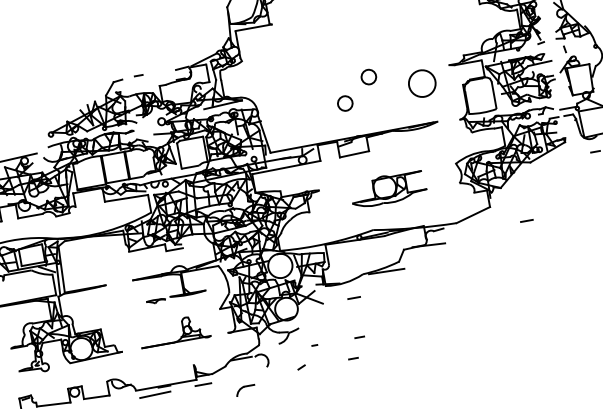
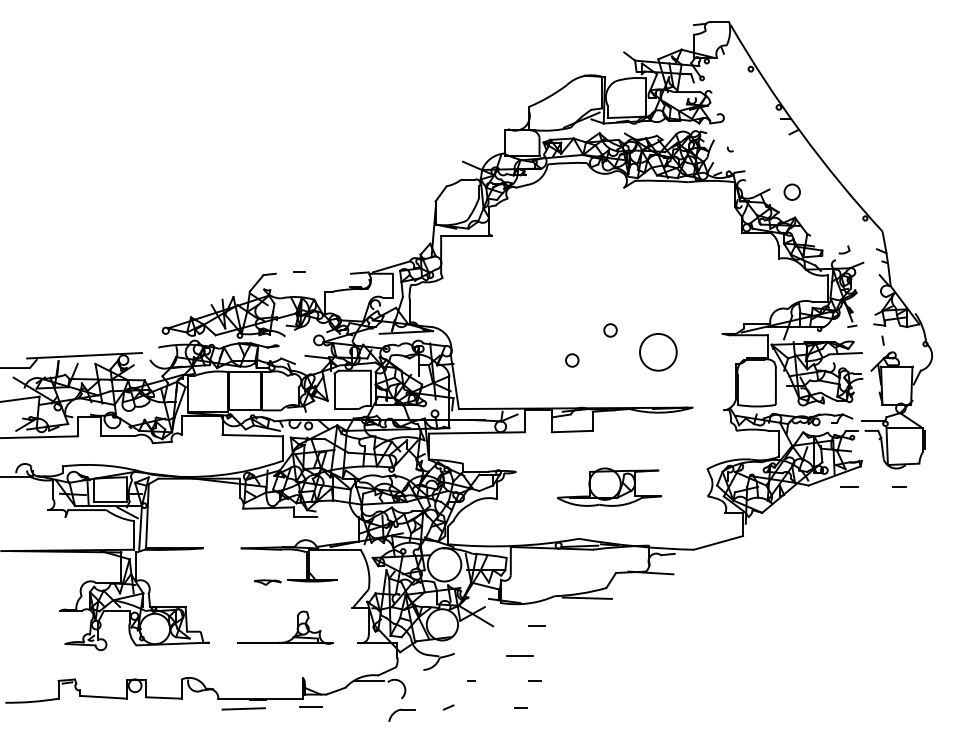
circle: (368, 77) -> (610, 330), size x0.62
circle: (422, 83) -> (658, 352), moved
circle: (345, 103) -> (572, 360), size x0.62
line: (526, 220) -> (849, 486), moved
line: (345, 321) -> (519, 656), added
part: (245, 390) -> (401, 714), moved

